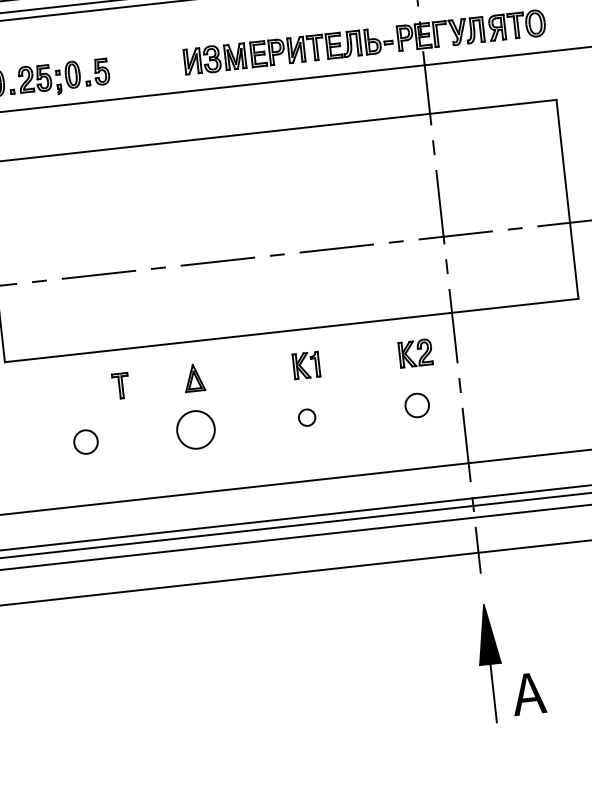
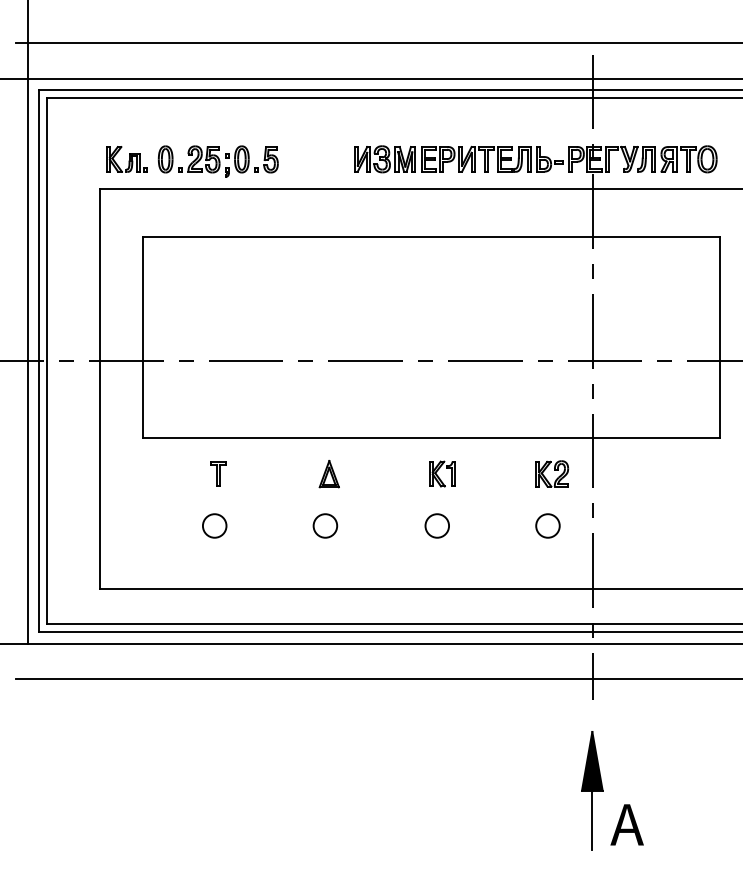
part: (120, 385) -> (218, 473), moved
circle: (306, 417) -> (436, 525), size x1.43
circle: (196, 429) -> (325, 525), size x0.62

